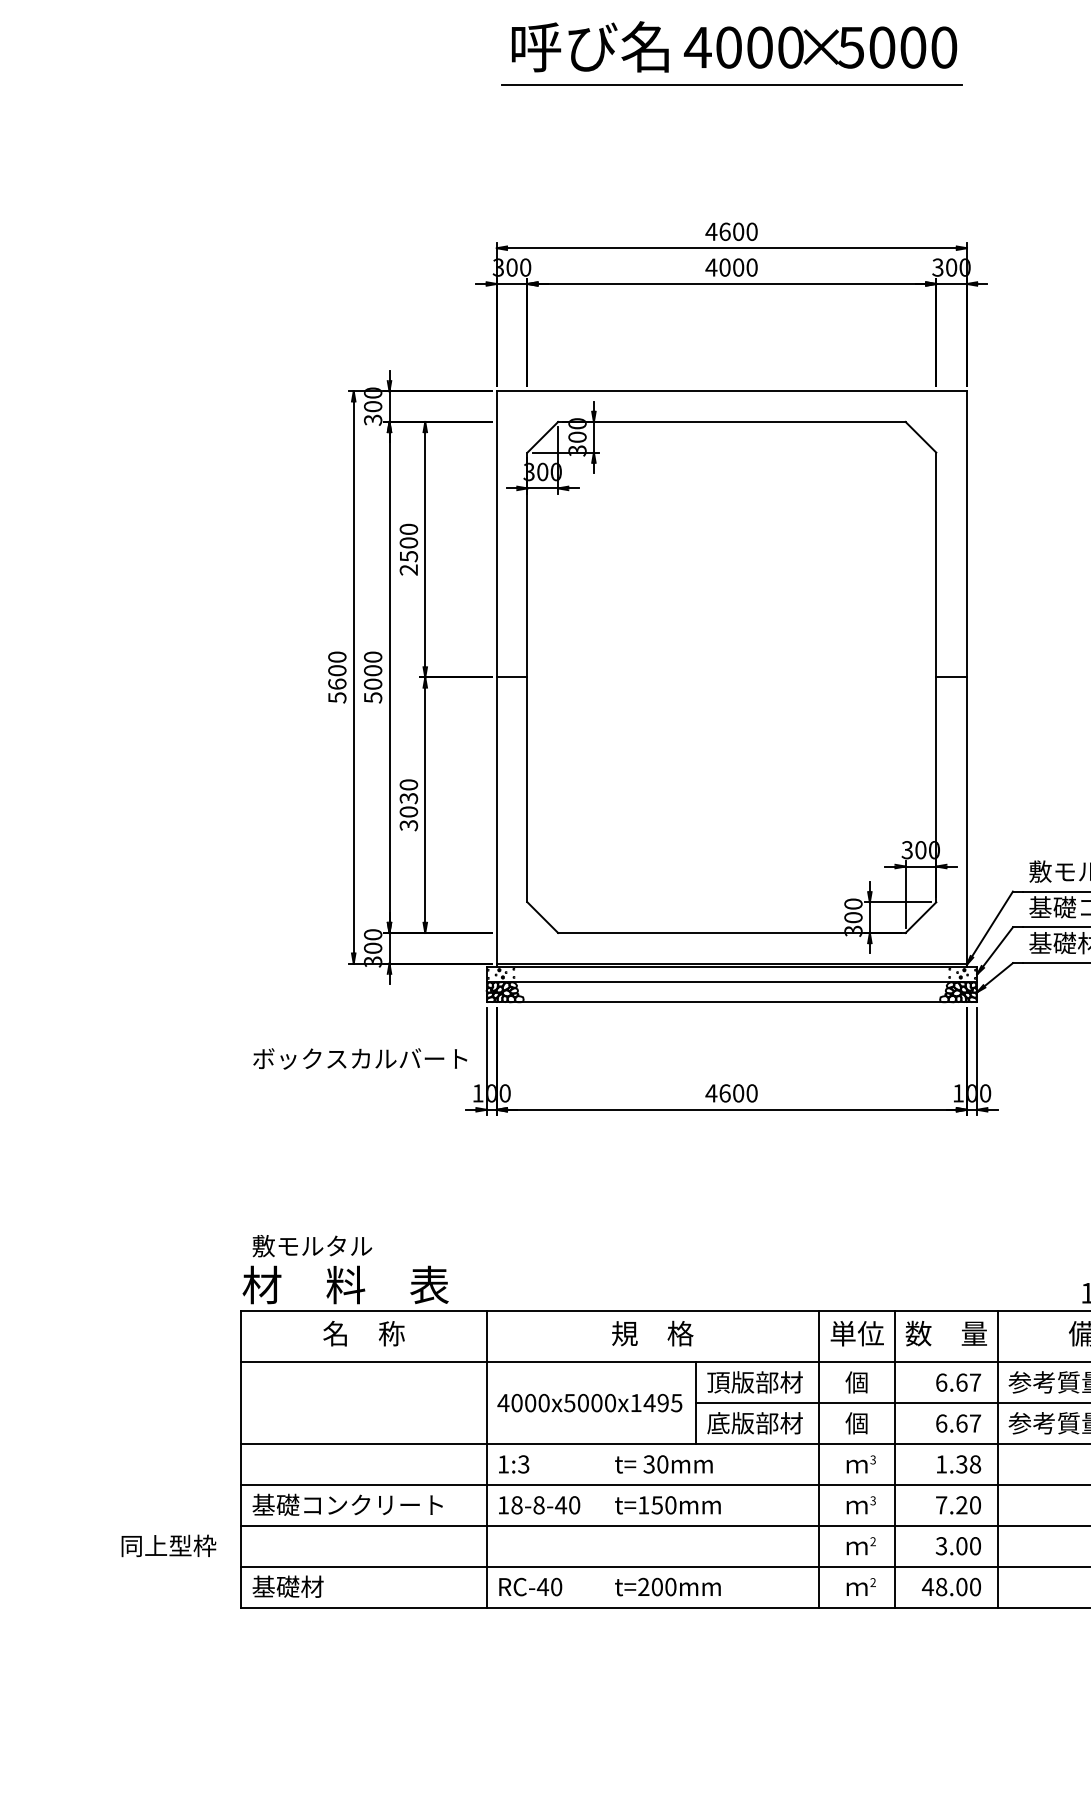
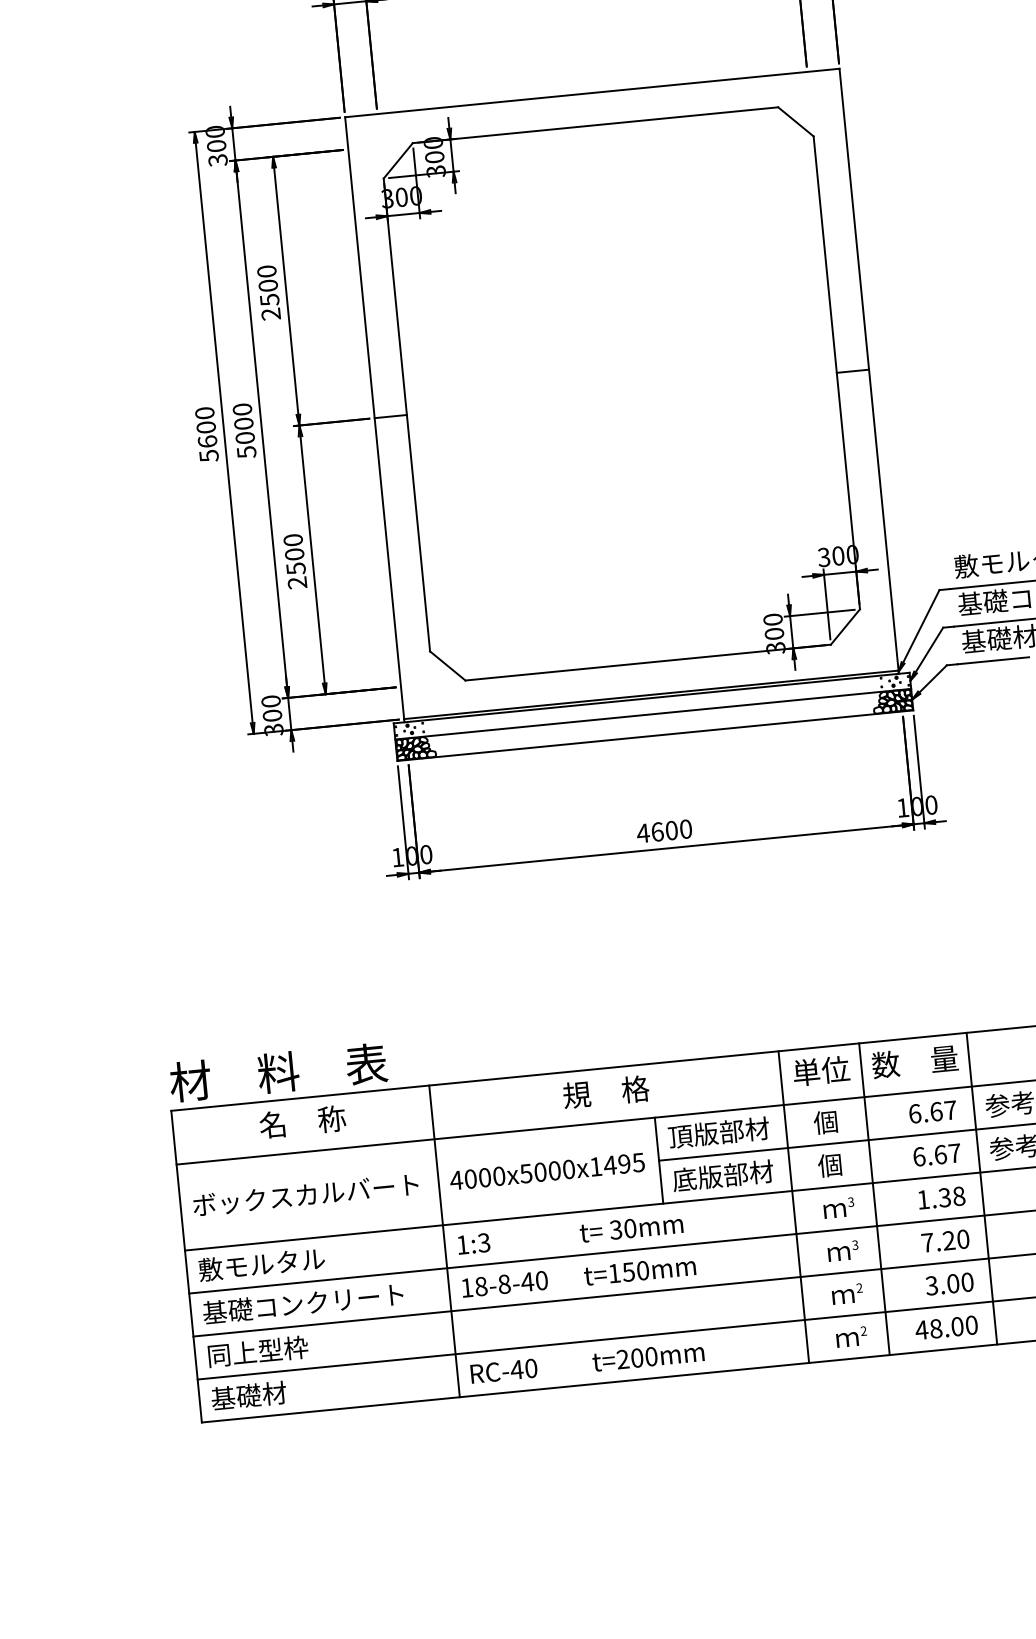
text: (408, 811) -> (295, 568), 3030 -> 2500
text: (360, 1058) -> (306, 1194), moved
text: (312, 1246) -> (261, 1264), moved
text: (168, 1545) -> (257, 1351), moved

